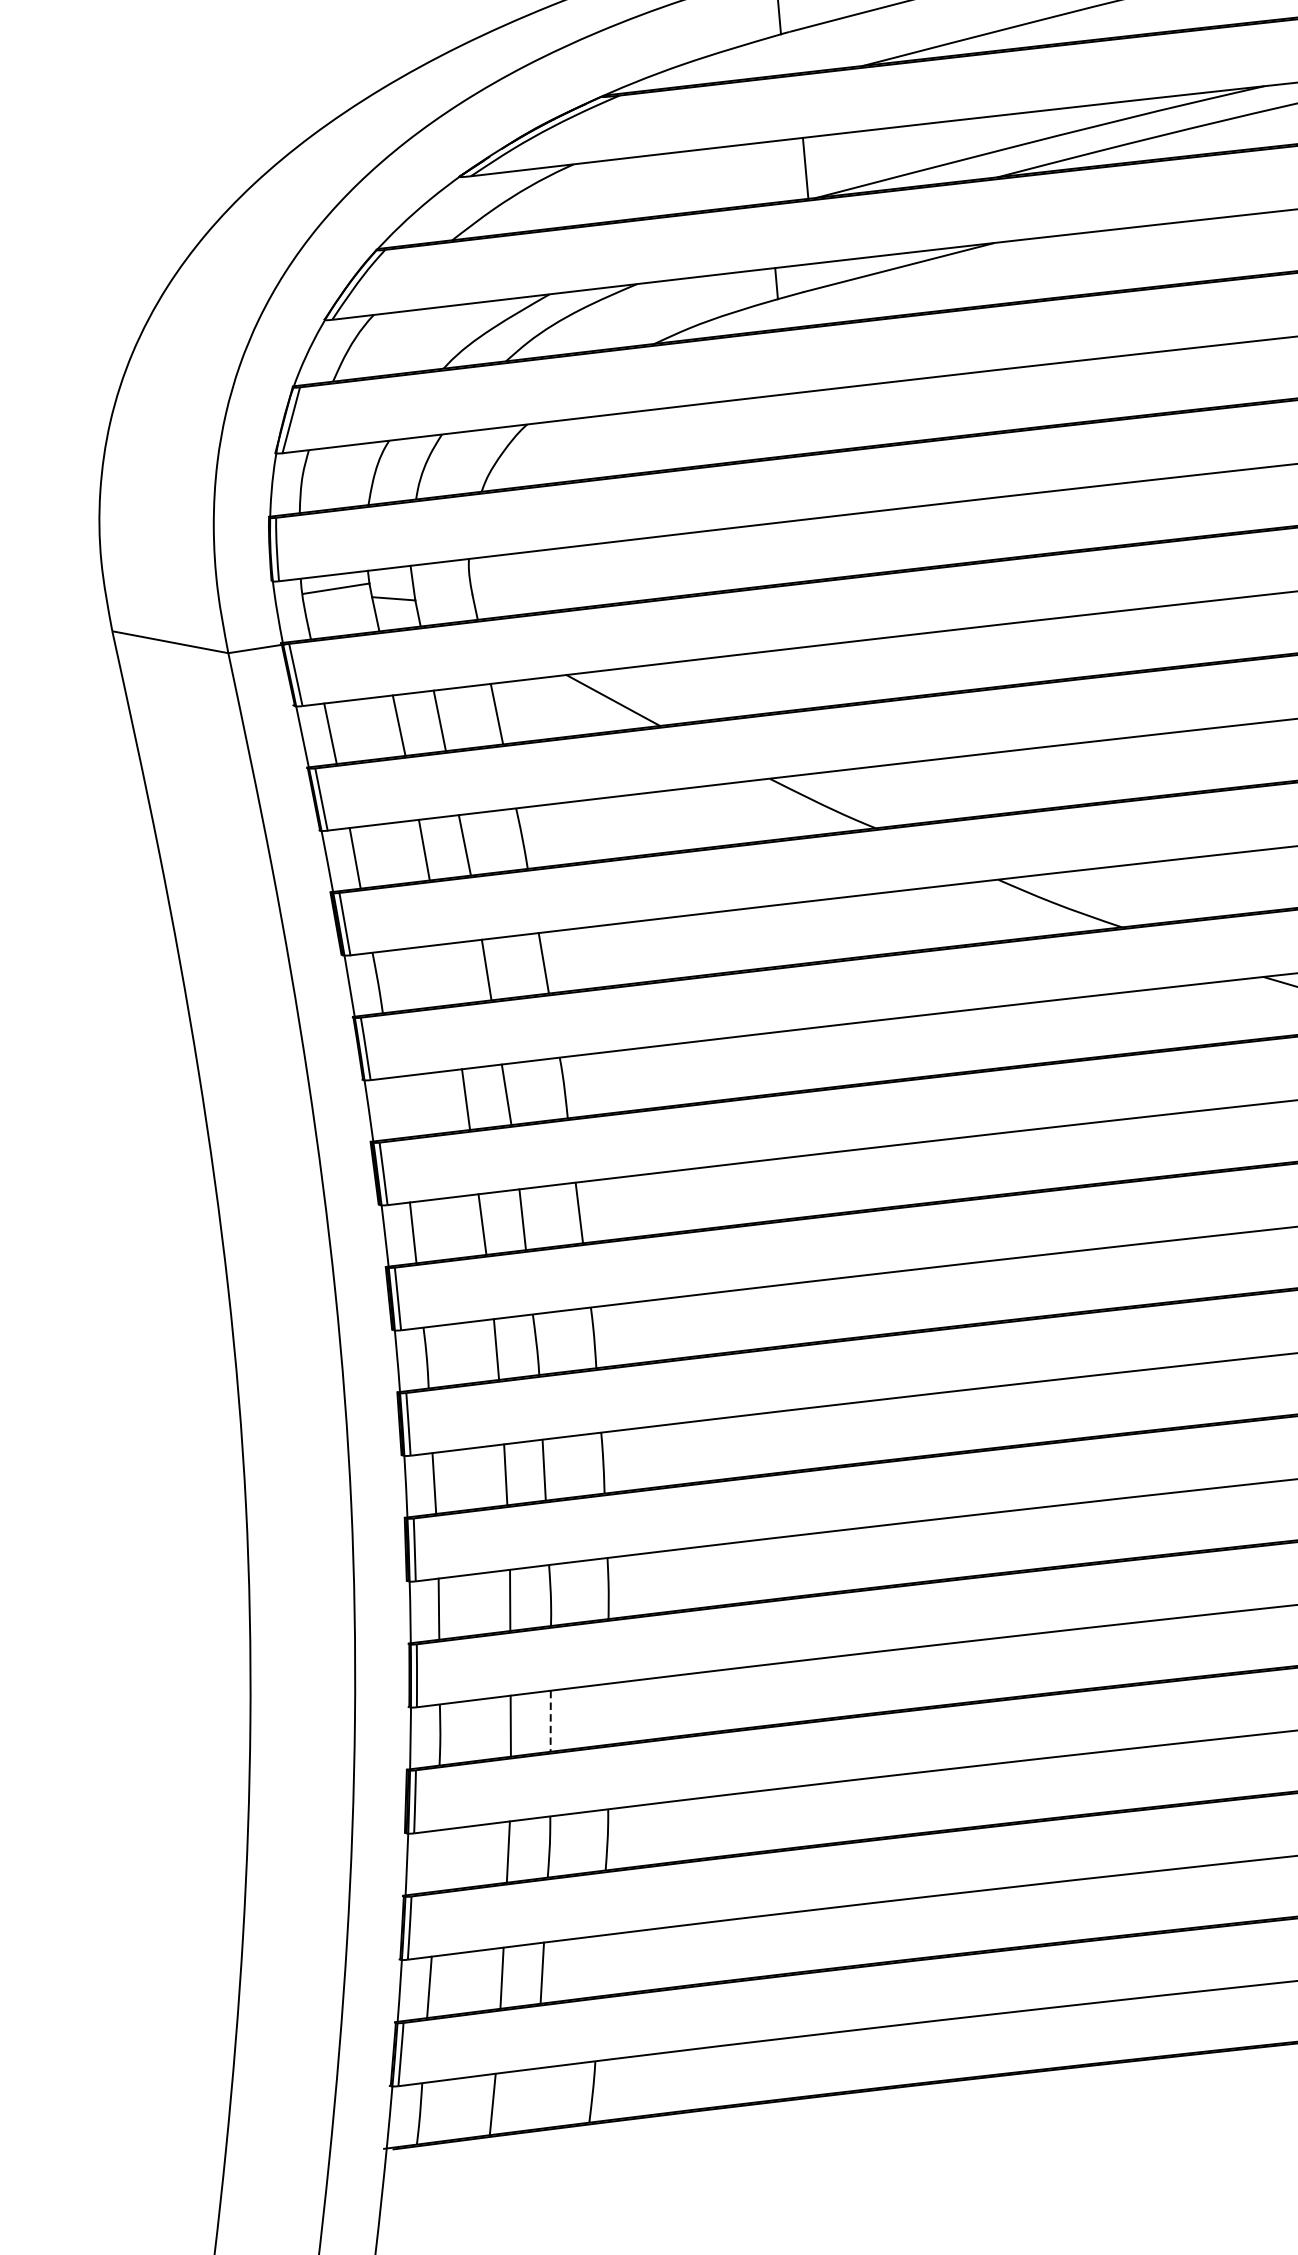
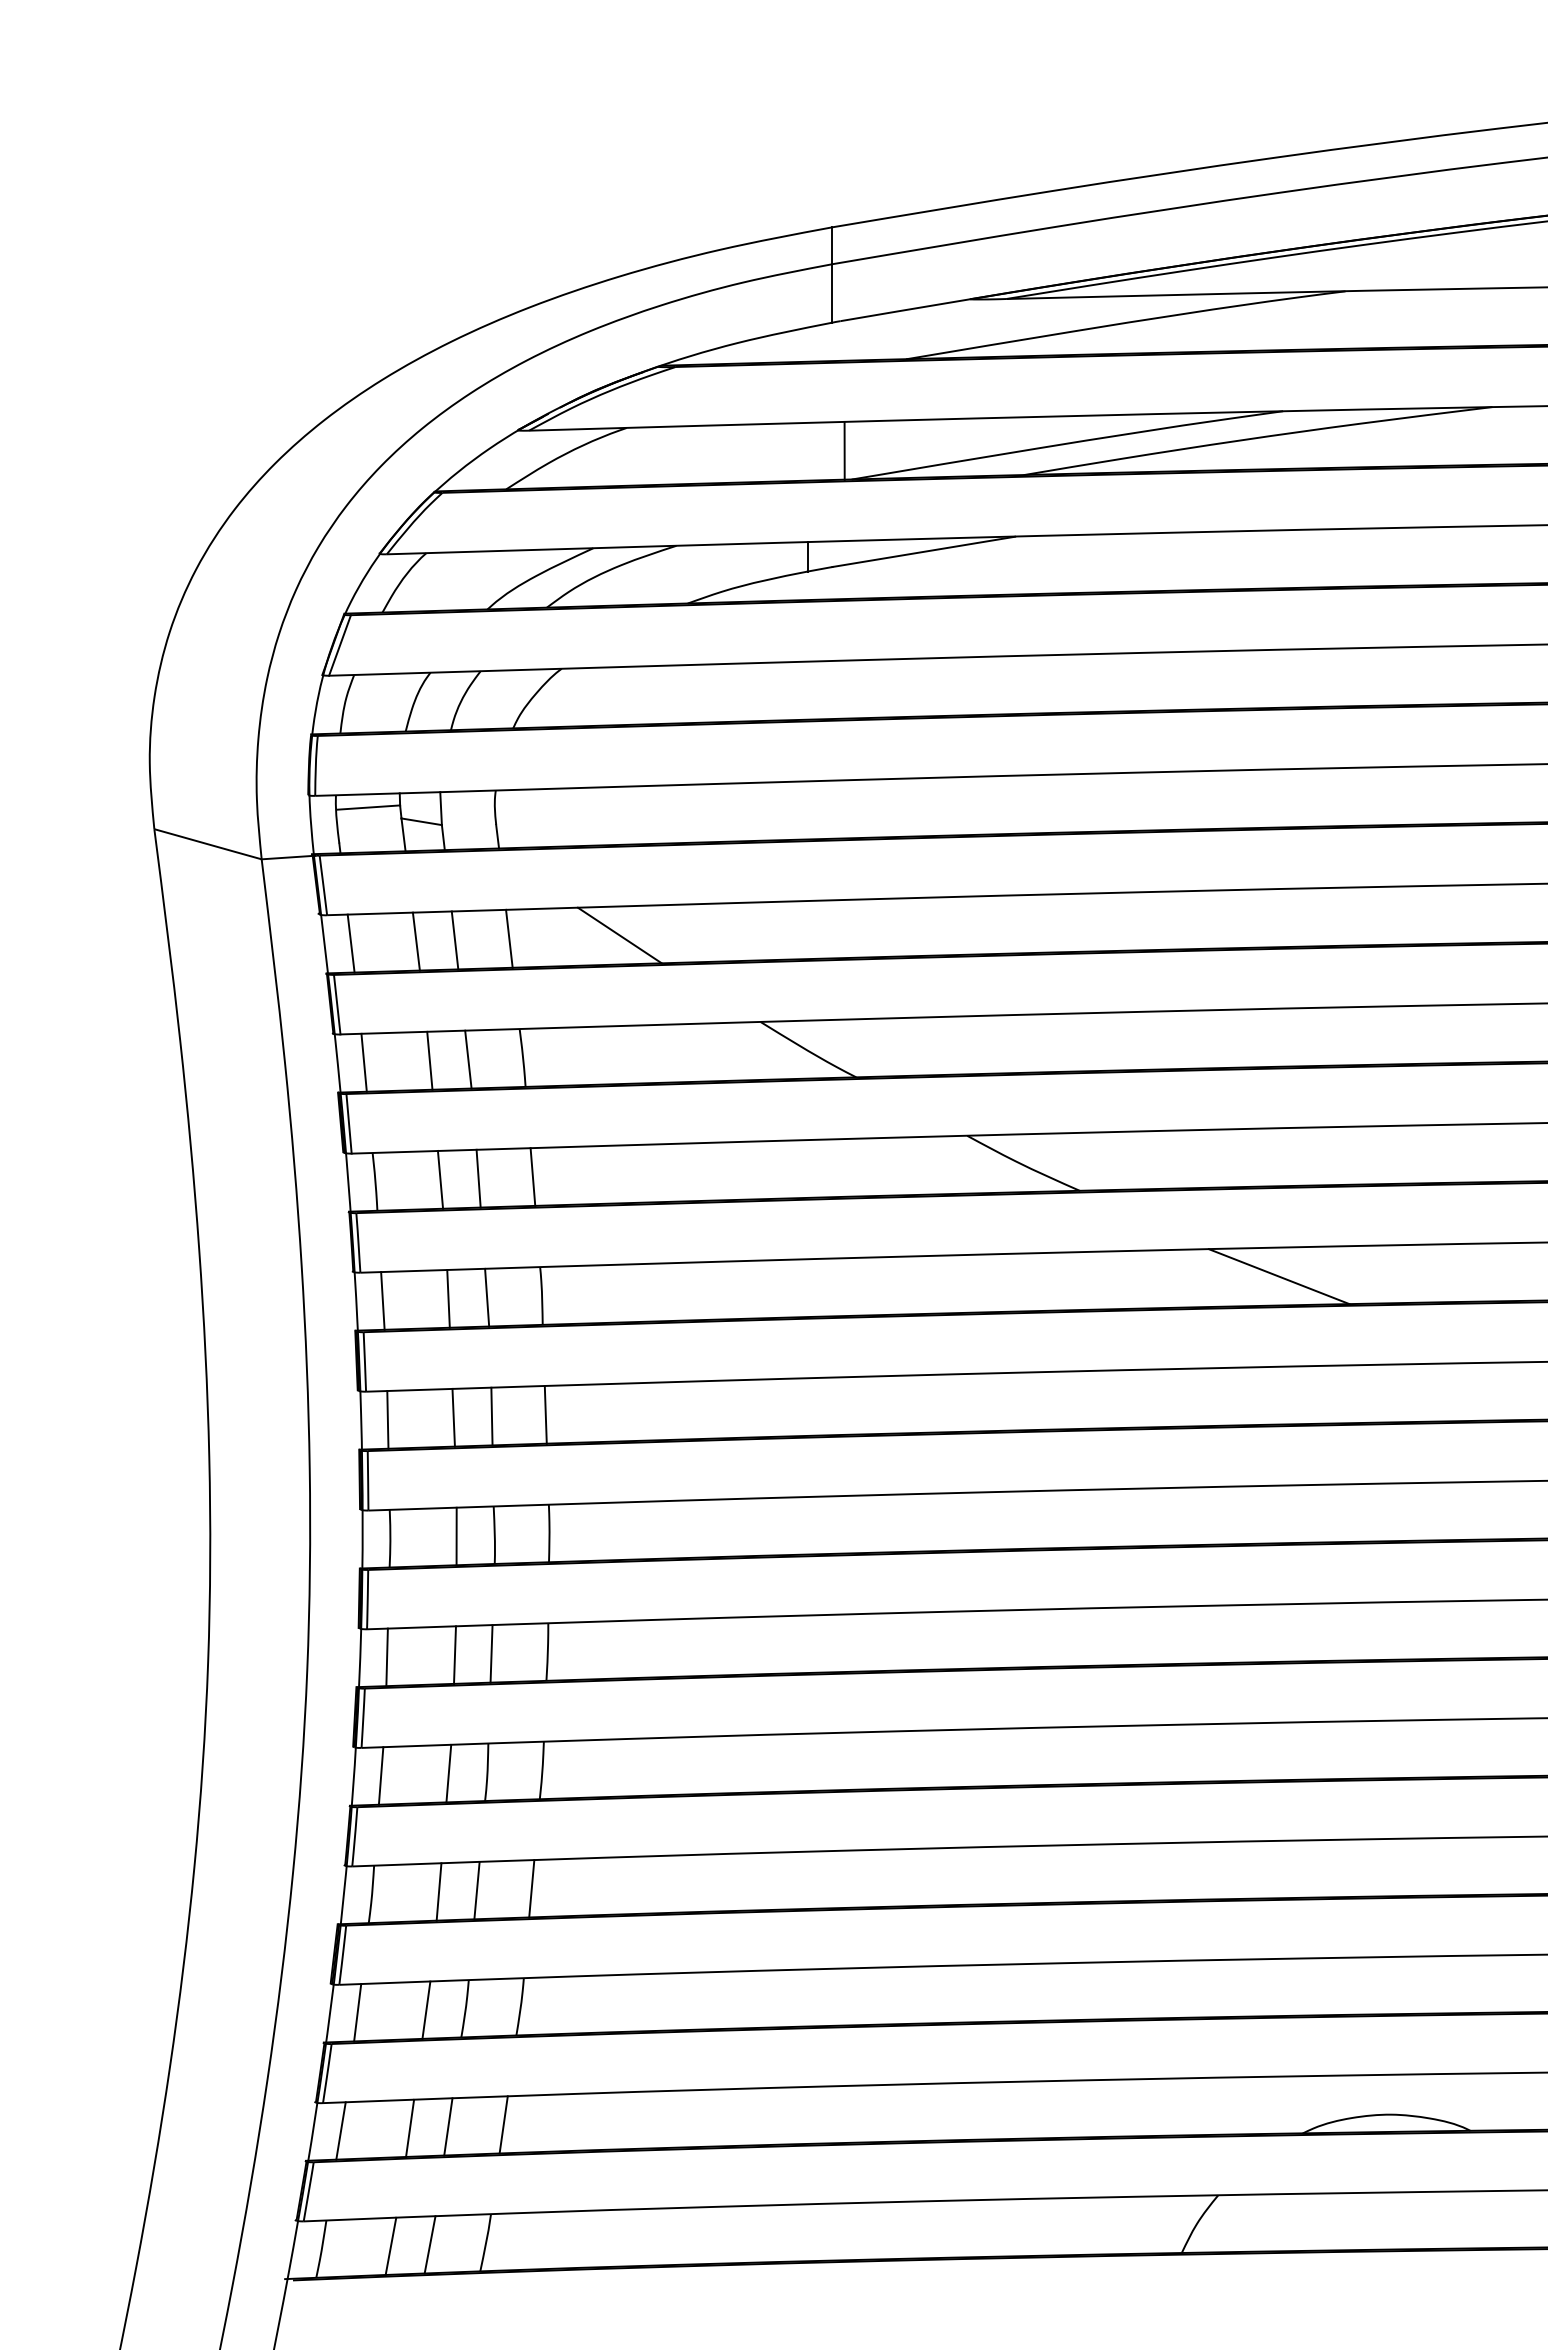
line: (446, 974) -> (440, 1179), added
line: (396, 1107) -> (382, 1300), added
line: (607, 1714) -> (531, 1888), added
line: (551, 1721) -> (477, 1890), dashed -> solid
line: (435, 1860) -> (357, 2012), added
line: (600, 1965) -> (503, 2124), added
line: (533, 2099) -> (429, 2244), added

